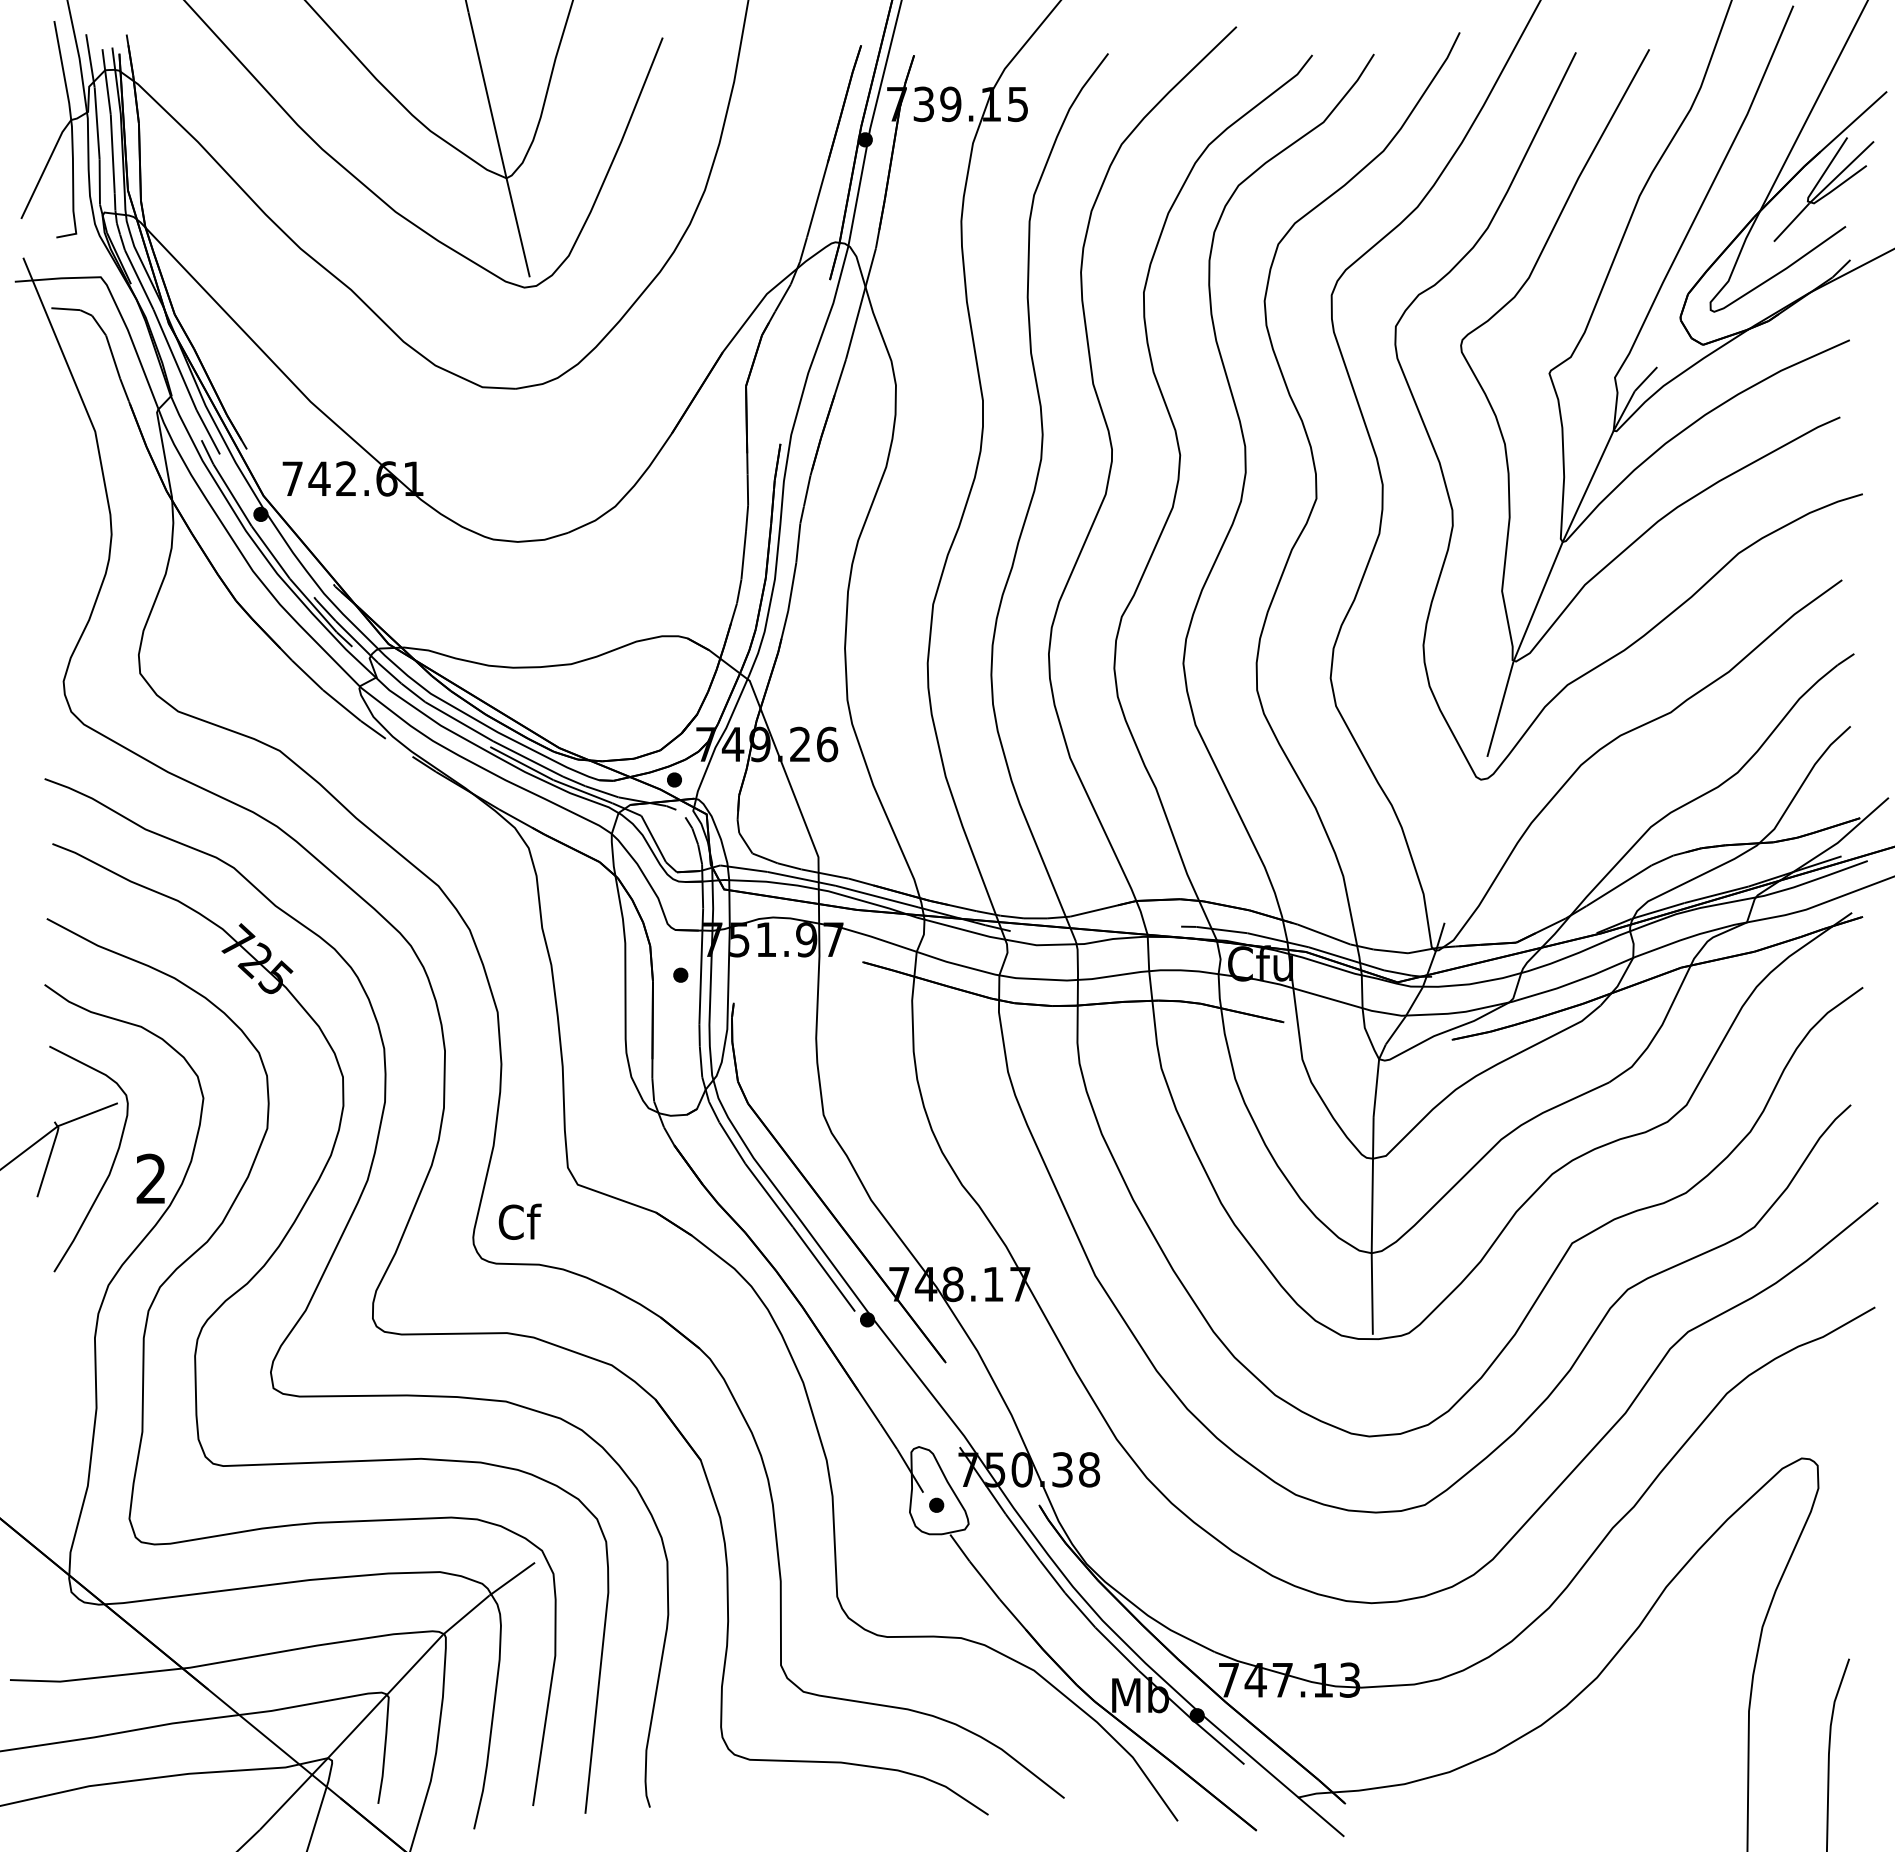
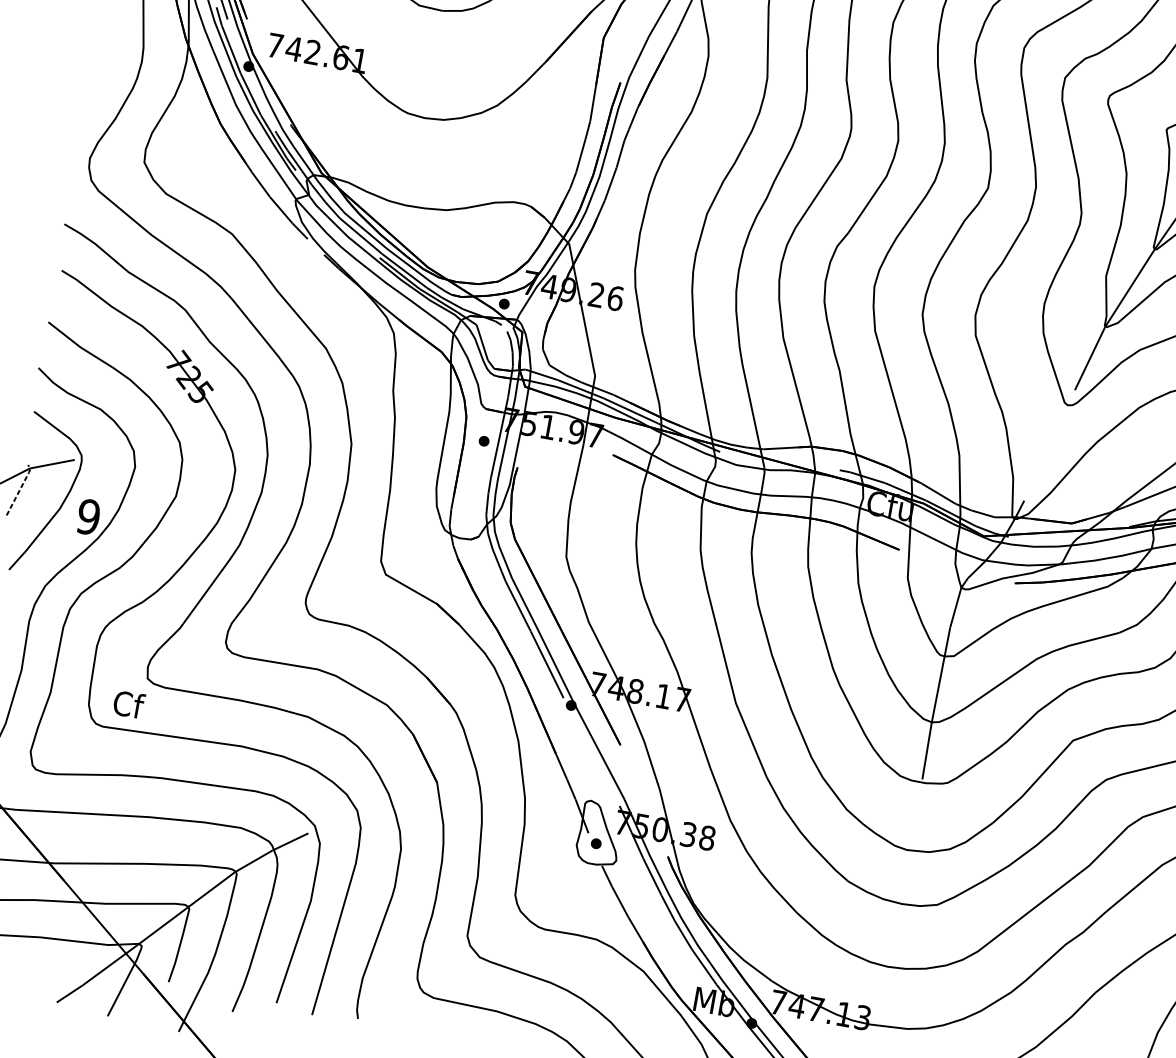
line: (49, 1157) -> (20, 489), solid -> dashed
text: (151, 1178) -> (88, 516), 2 -> 9
text: (519, 1221) -> (128, 704), moved

